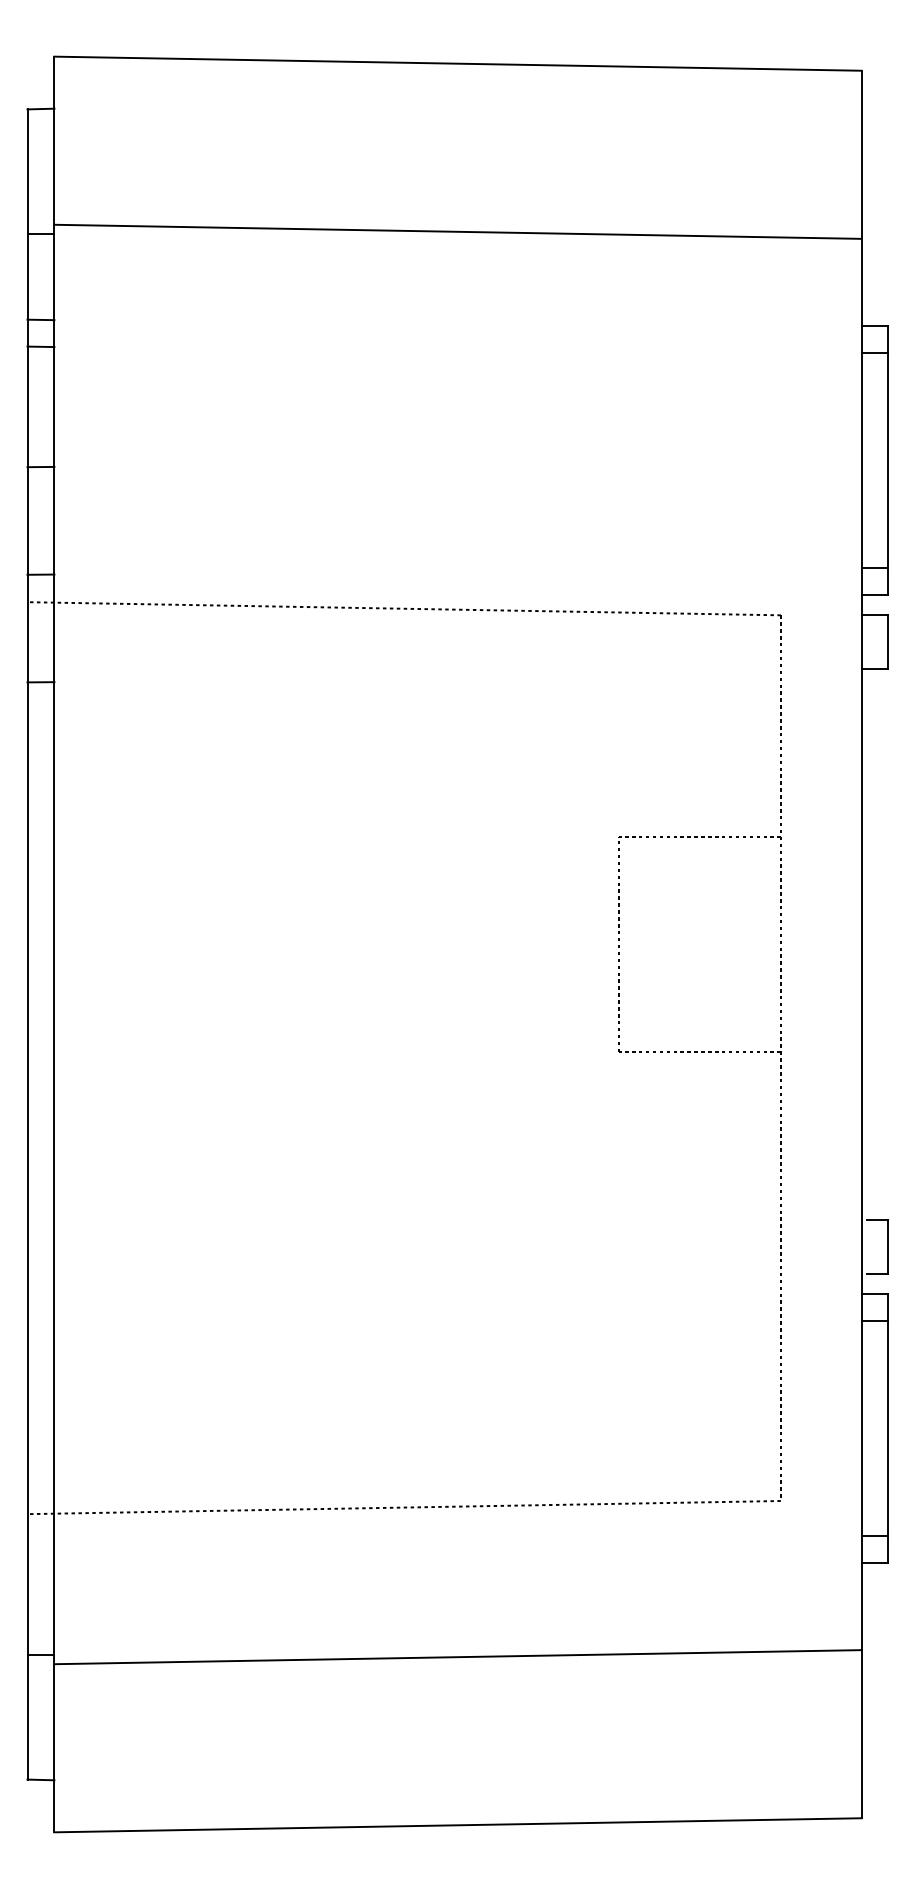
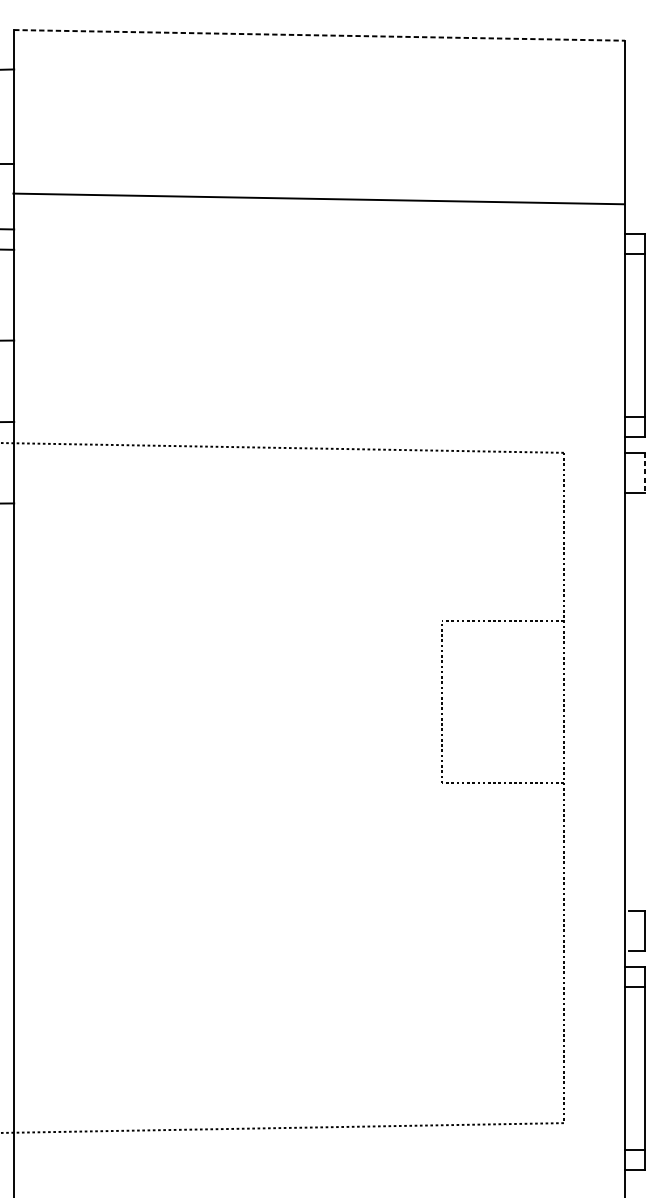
line: (457, 63) -> (319, 35), solid -> dashed
line: (457, 231) -> (318, 198), moved
line: (888, 641) -> (645, 472), solid -> dashed

